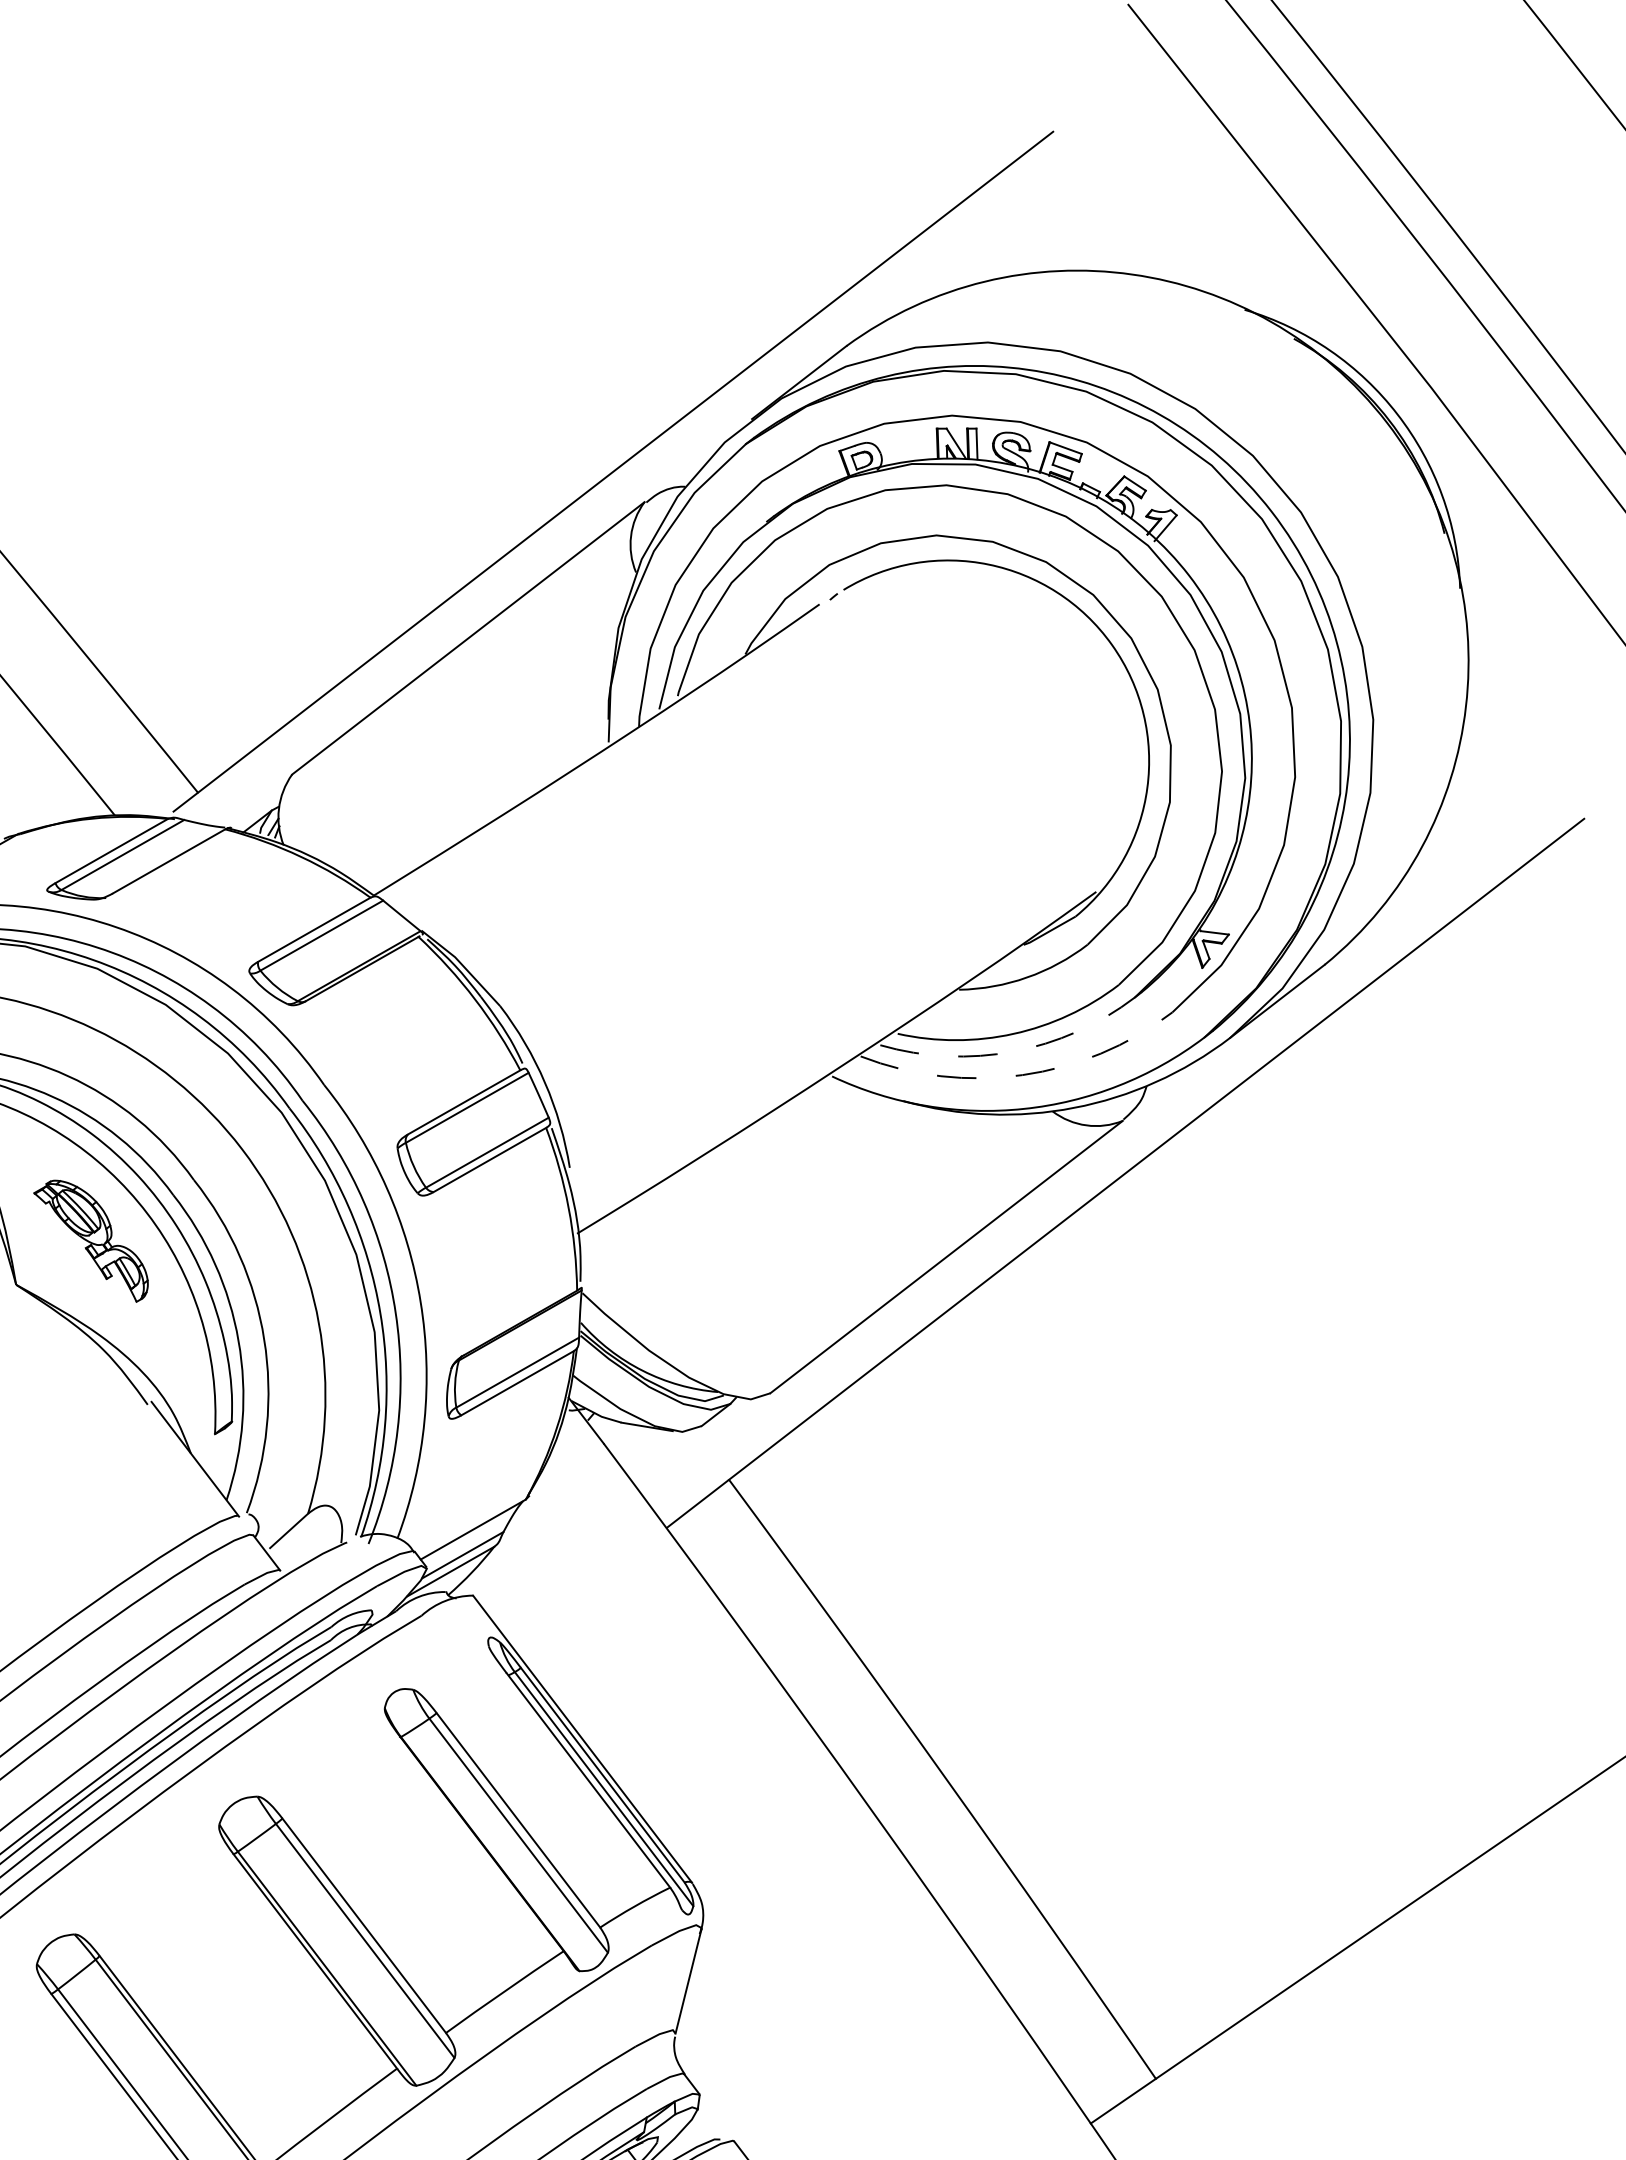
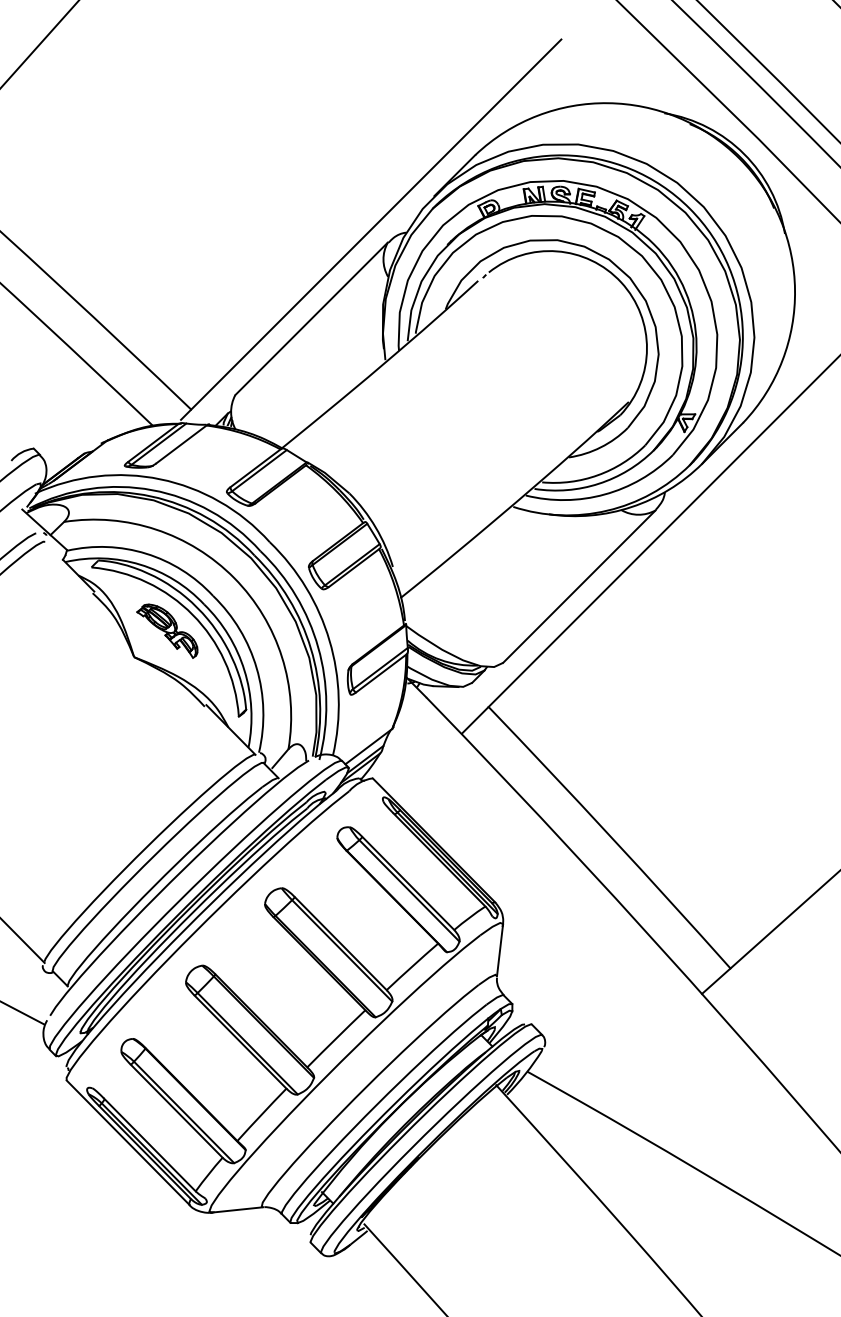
arc: (1012, 1050) -> (598, 483), dashed -> solid
arc: (1022, 1074) -> (604, 494), dashed -> solid

